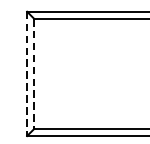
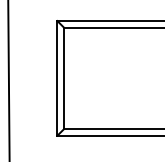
line: (27, 74) -> (57, 78), dashed -> solid
line: (34, 74) -> (64, 78), dashed -> solid

